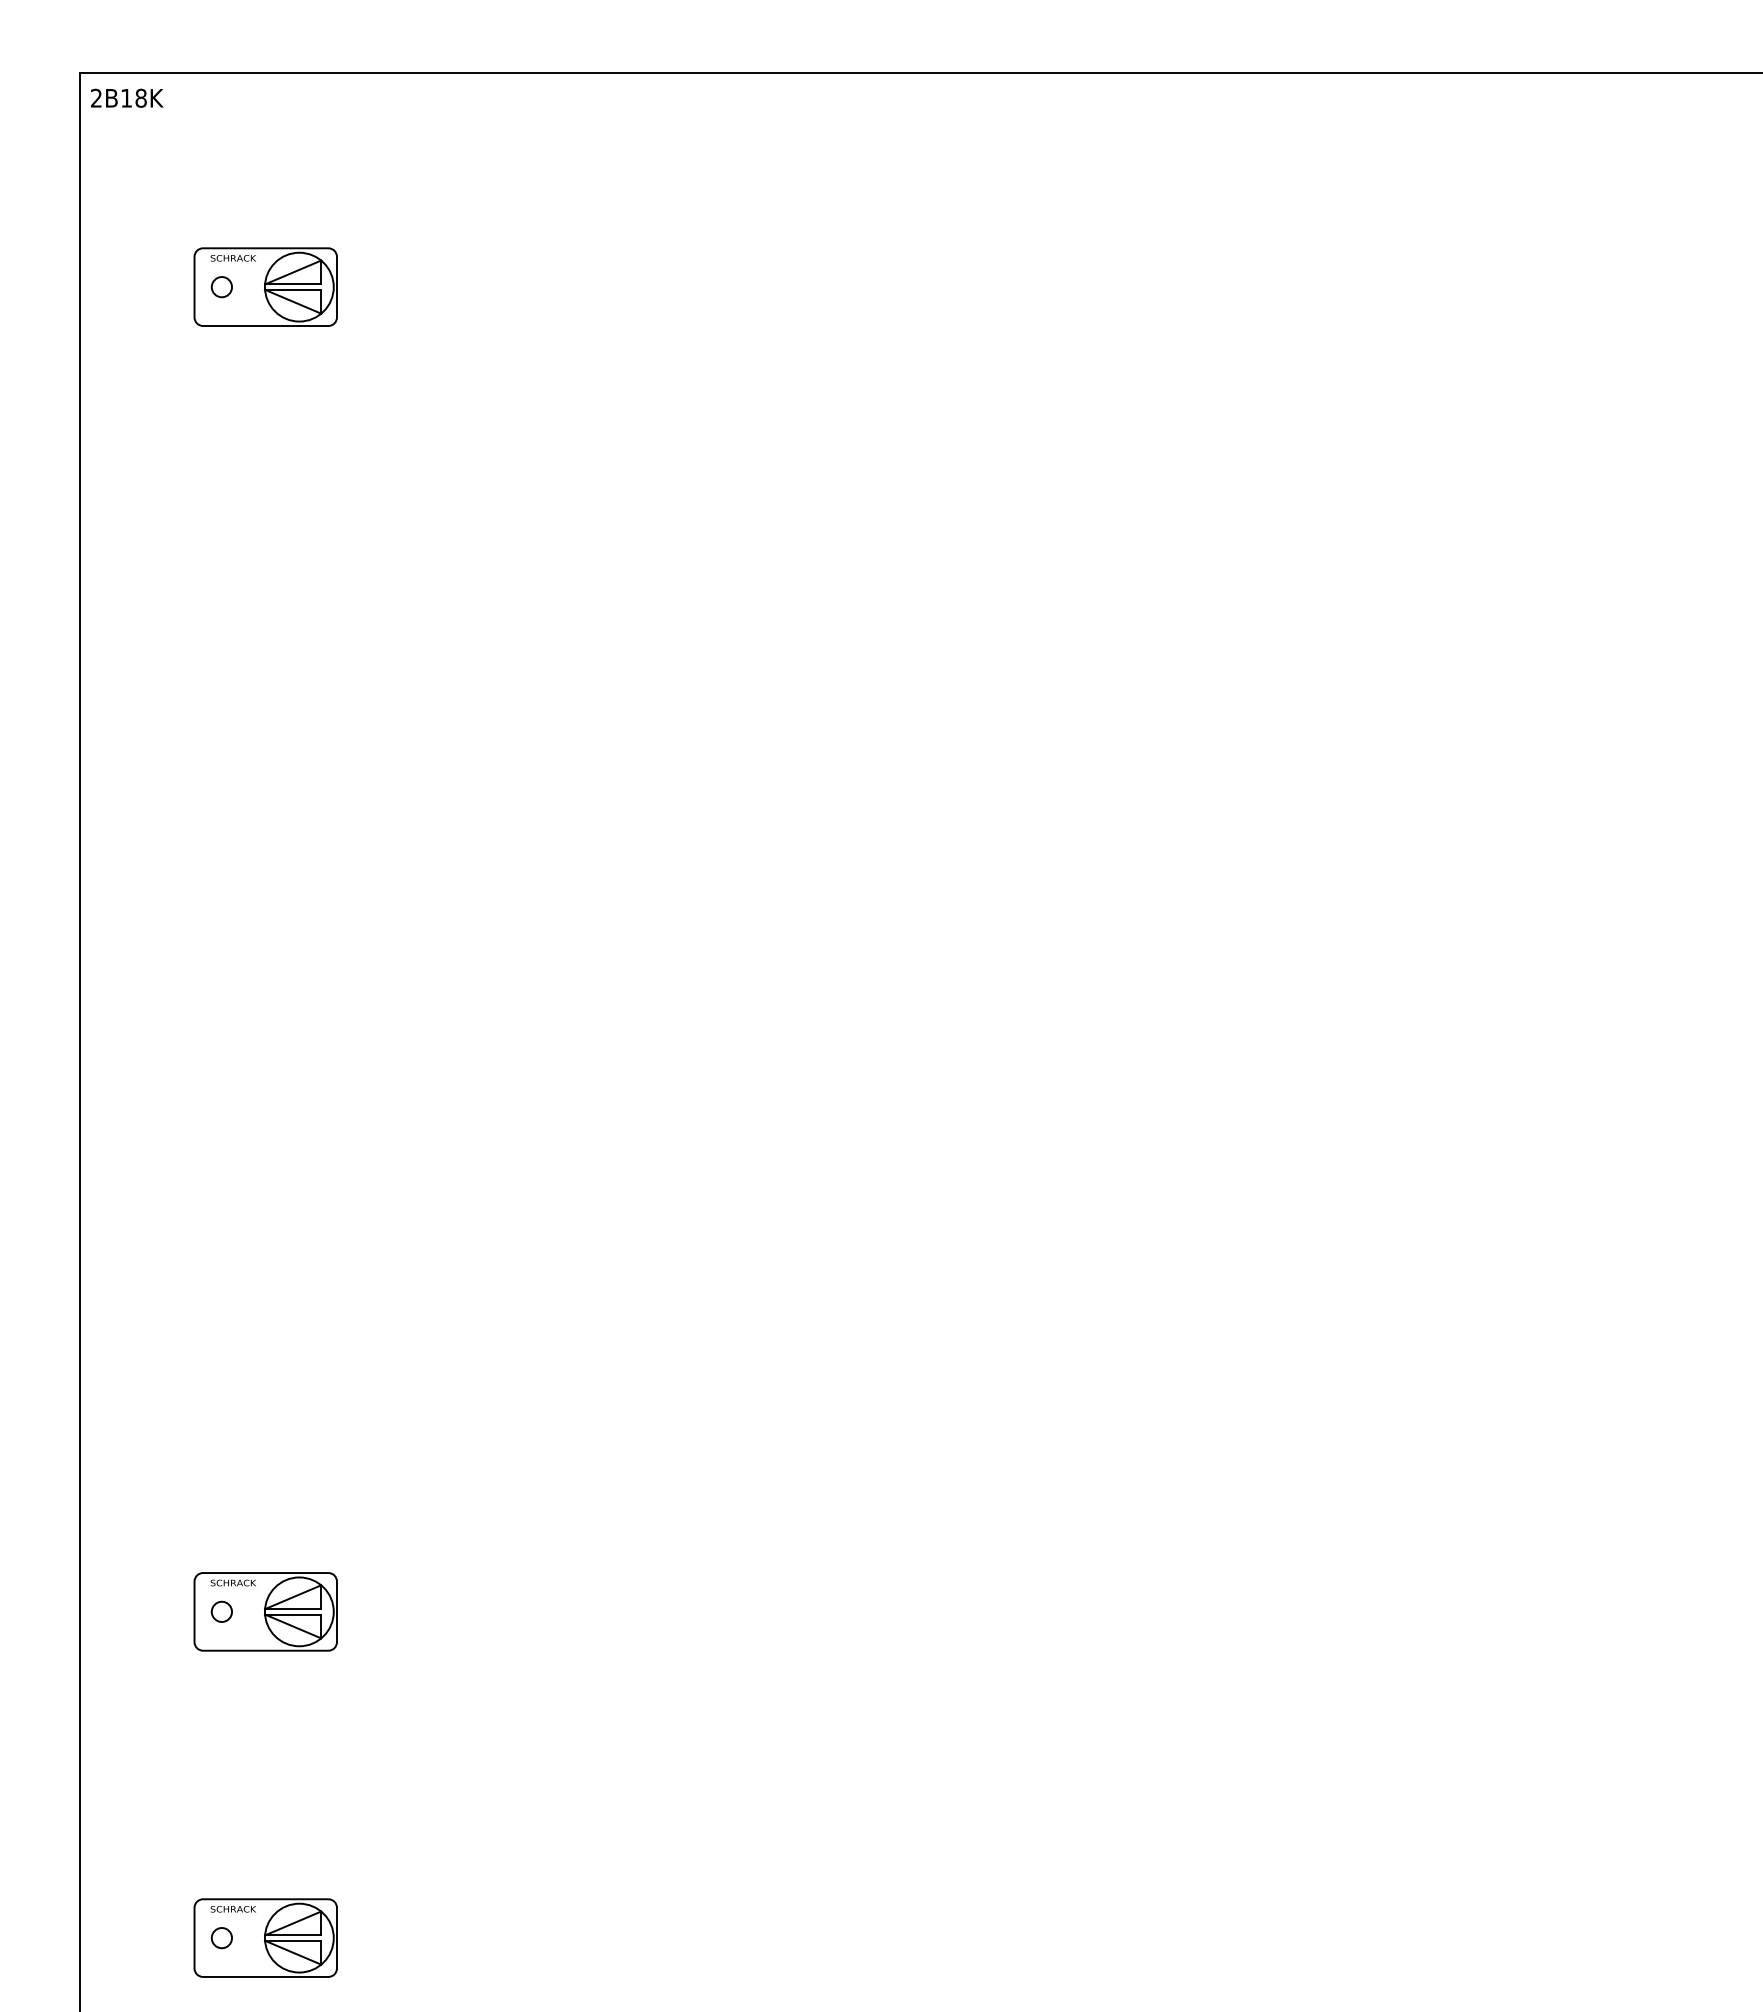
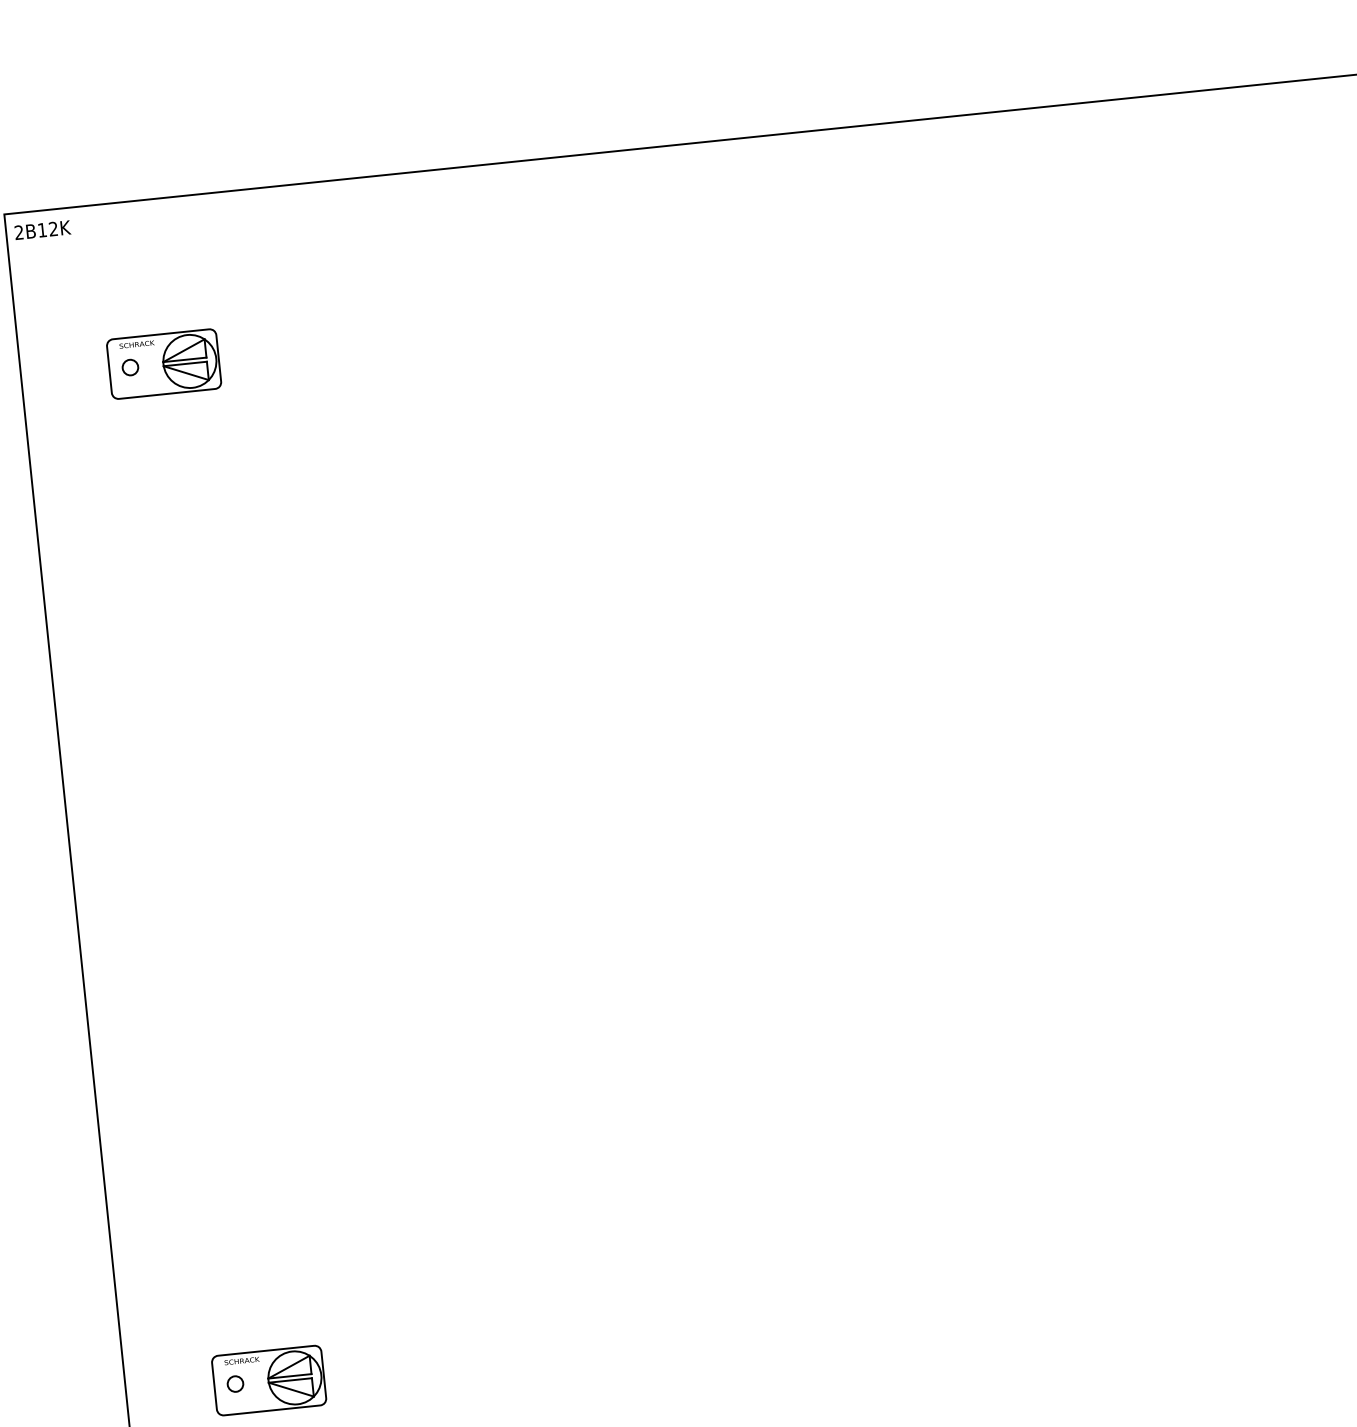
text: (140, 97) -> (52, 228), 2B18K -> 2B12K

